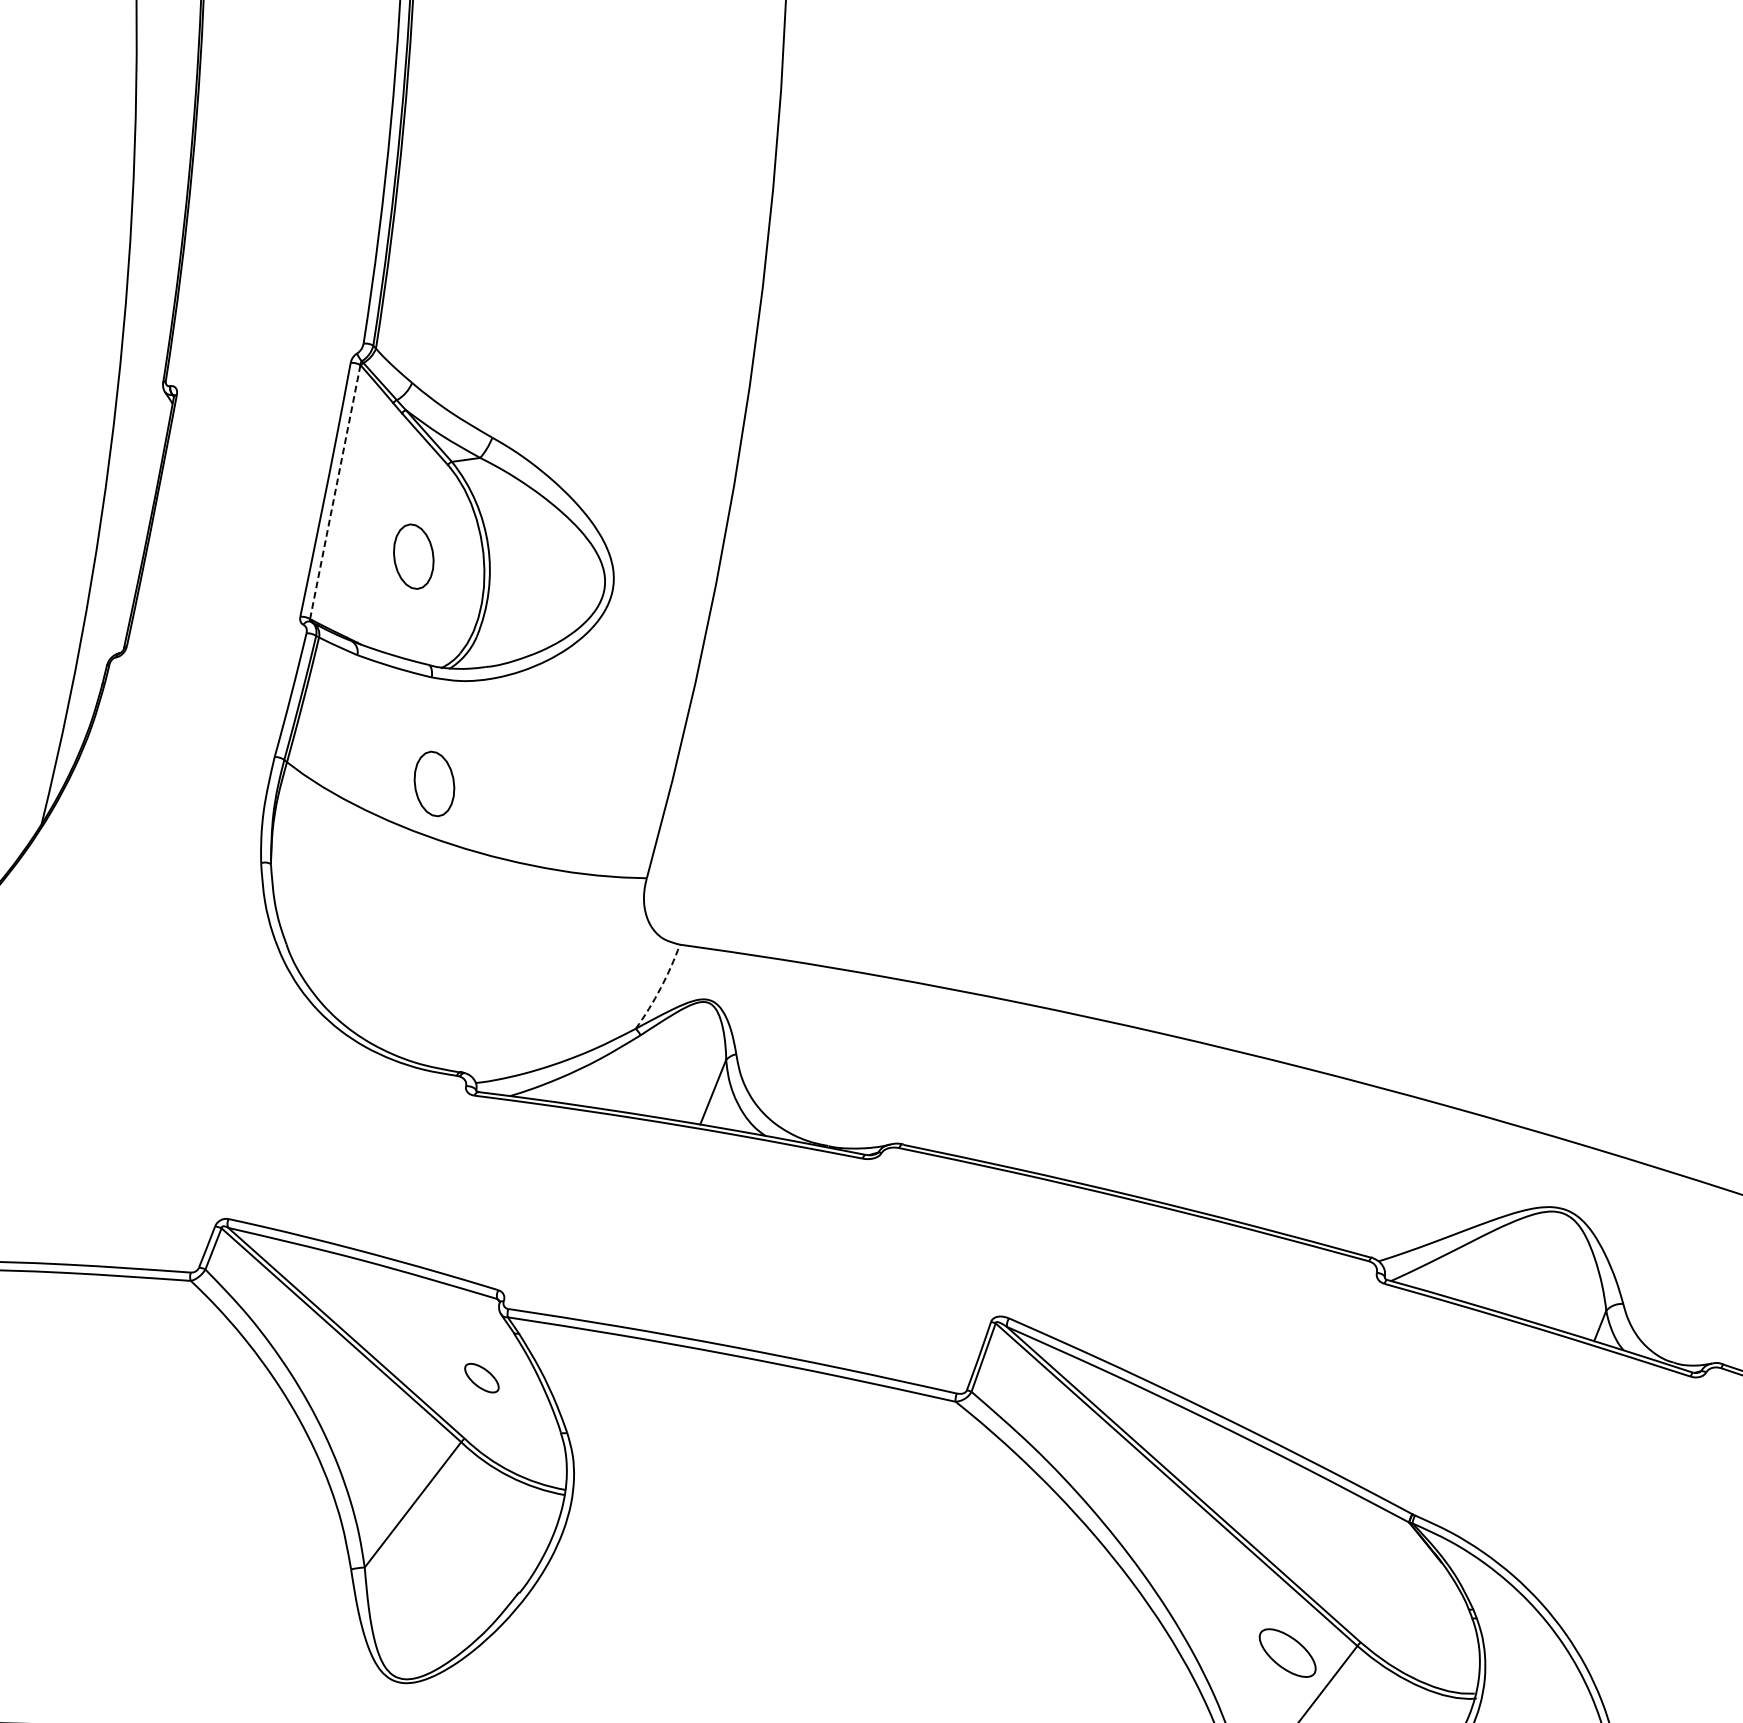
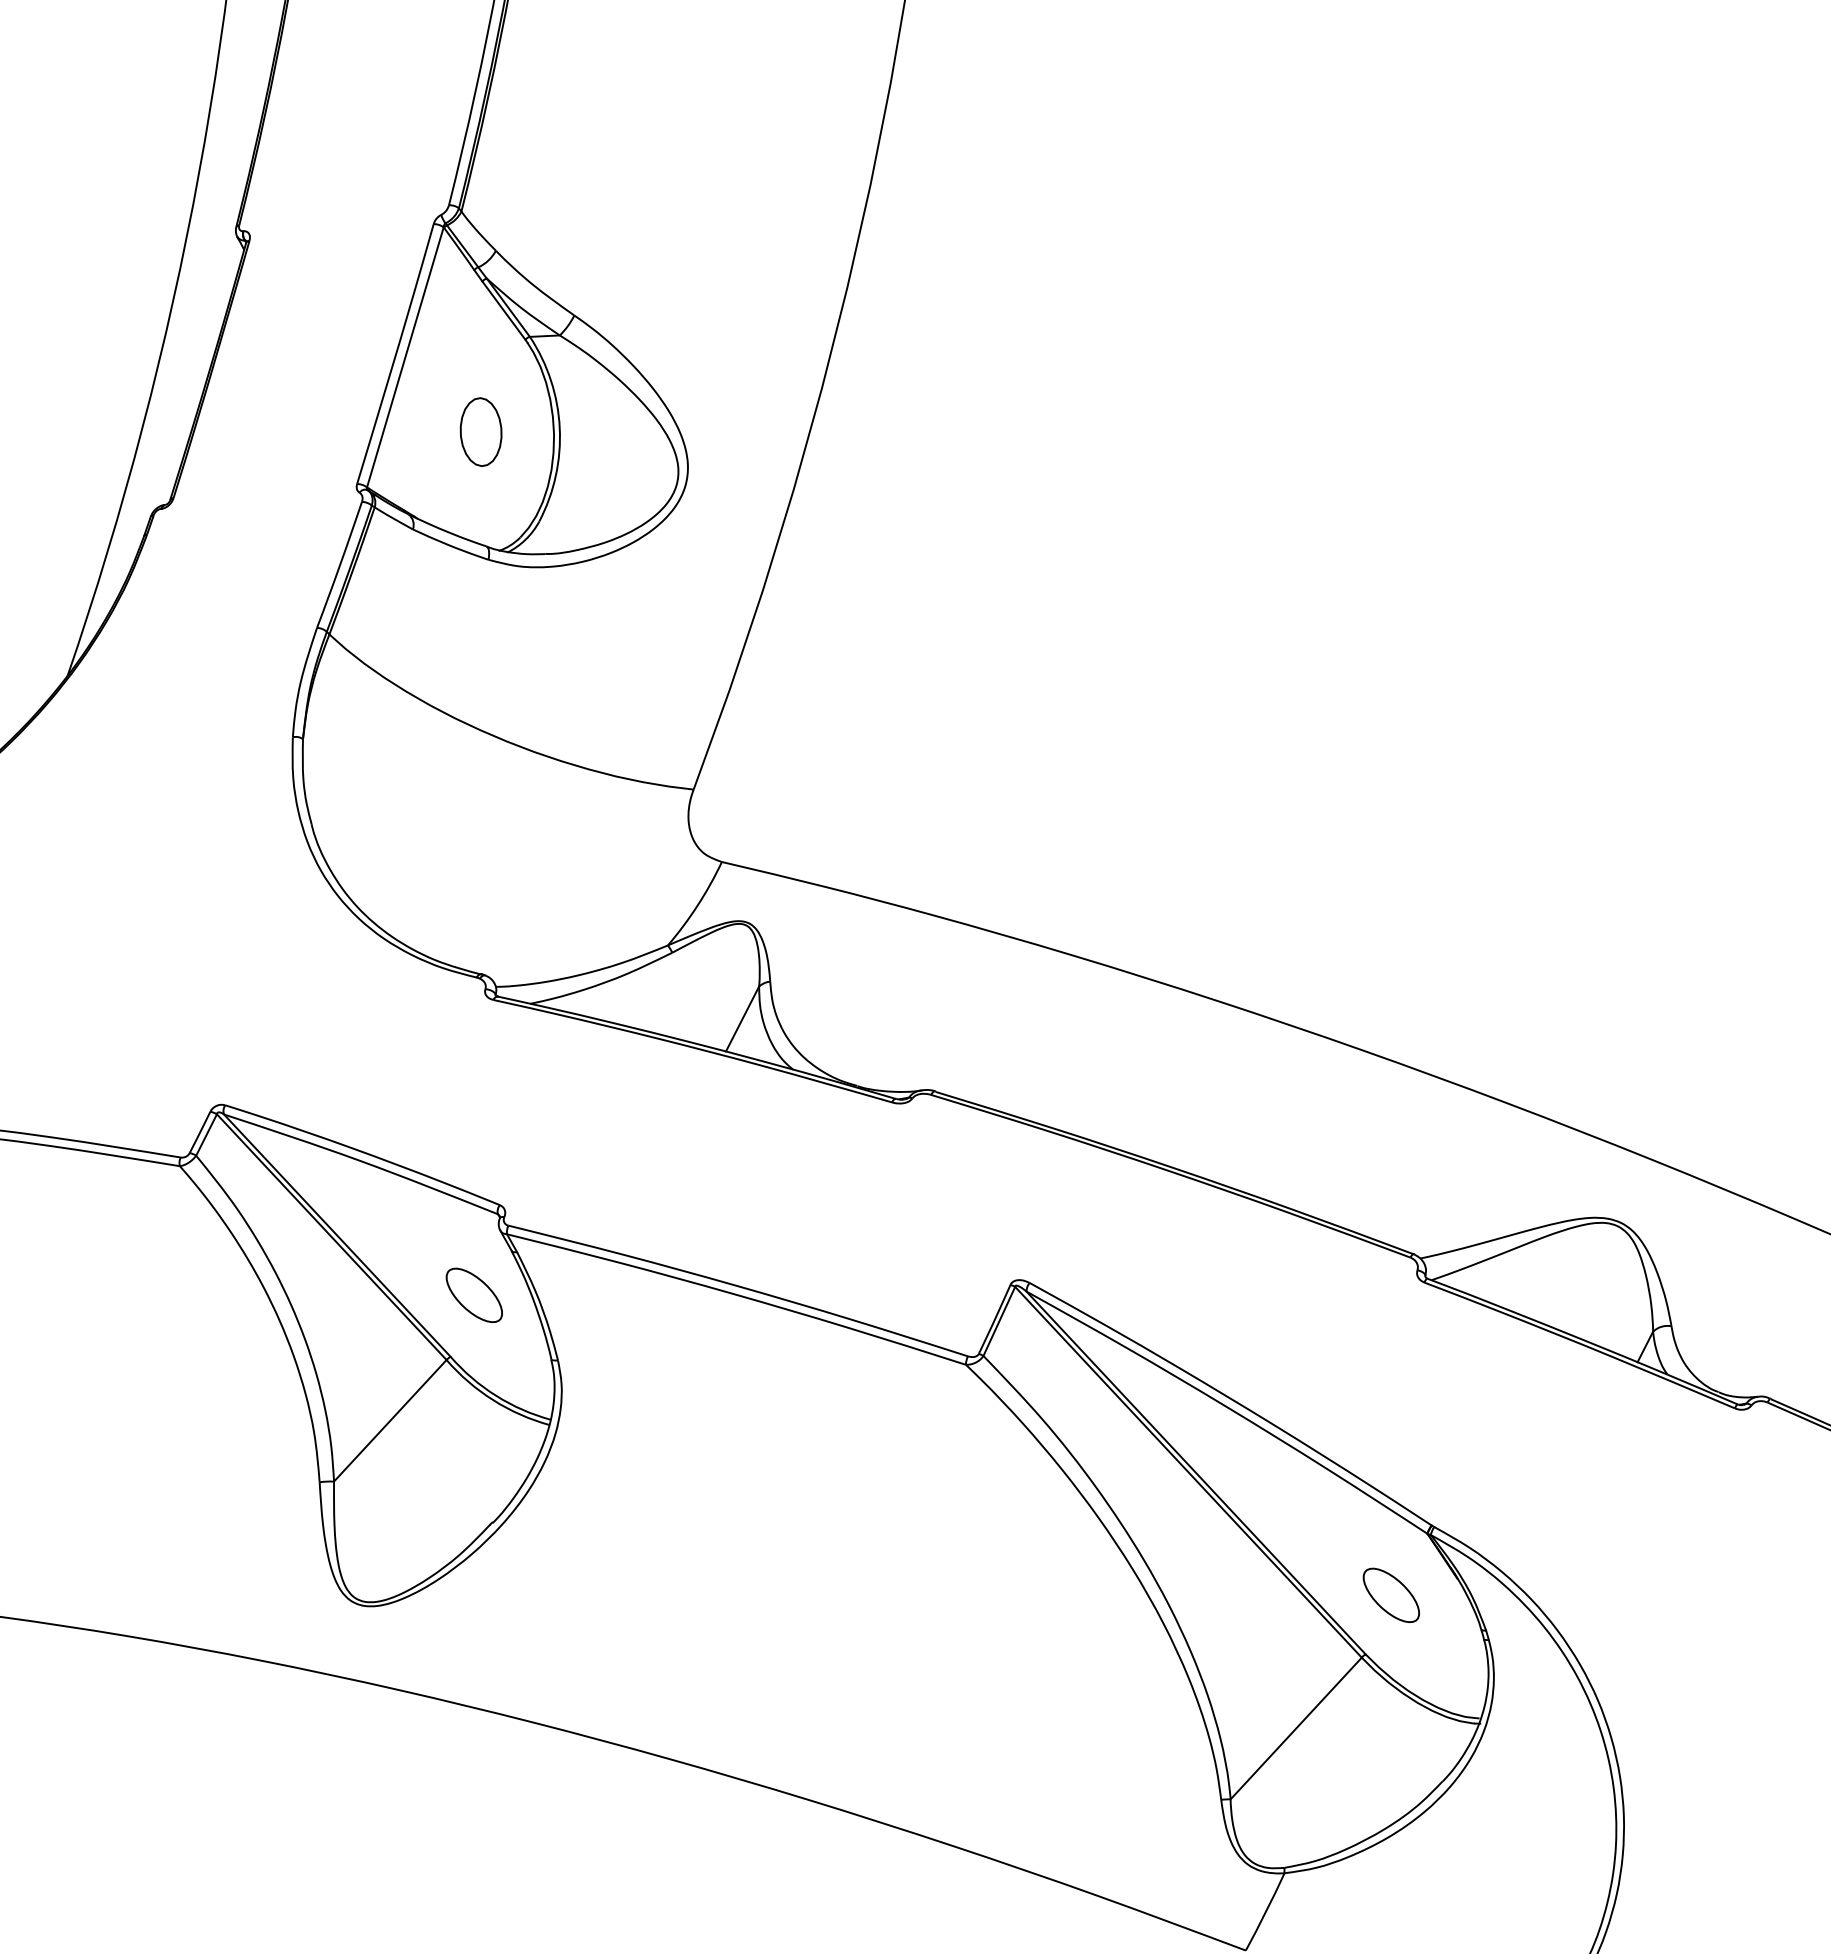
line: (335, 492) -> (405, 357), dashed -> solid
part: (433, 783) -> (480, 670), removed
arc: (660, 988) -> (697, 905), dashed -> solid
part: (481, 1377) -> (473, 1294), size x1.67
part: (1286, 1652) -> (1390, 1594), moved

